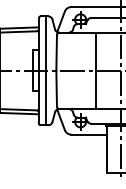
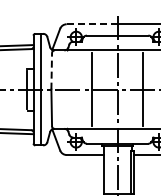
line: (96, 7) -> (92, 24), solid -> dashed
line: (56, 52) -> (51, 70), solid -> dashed

